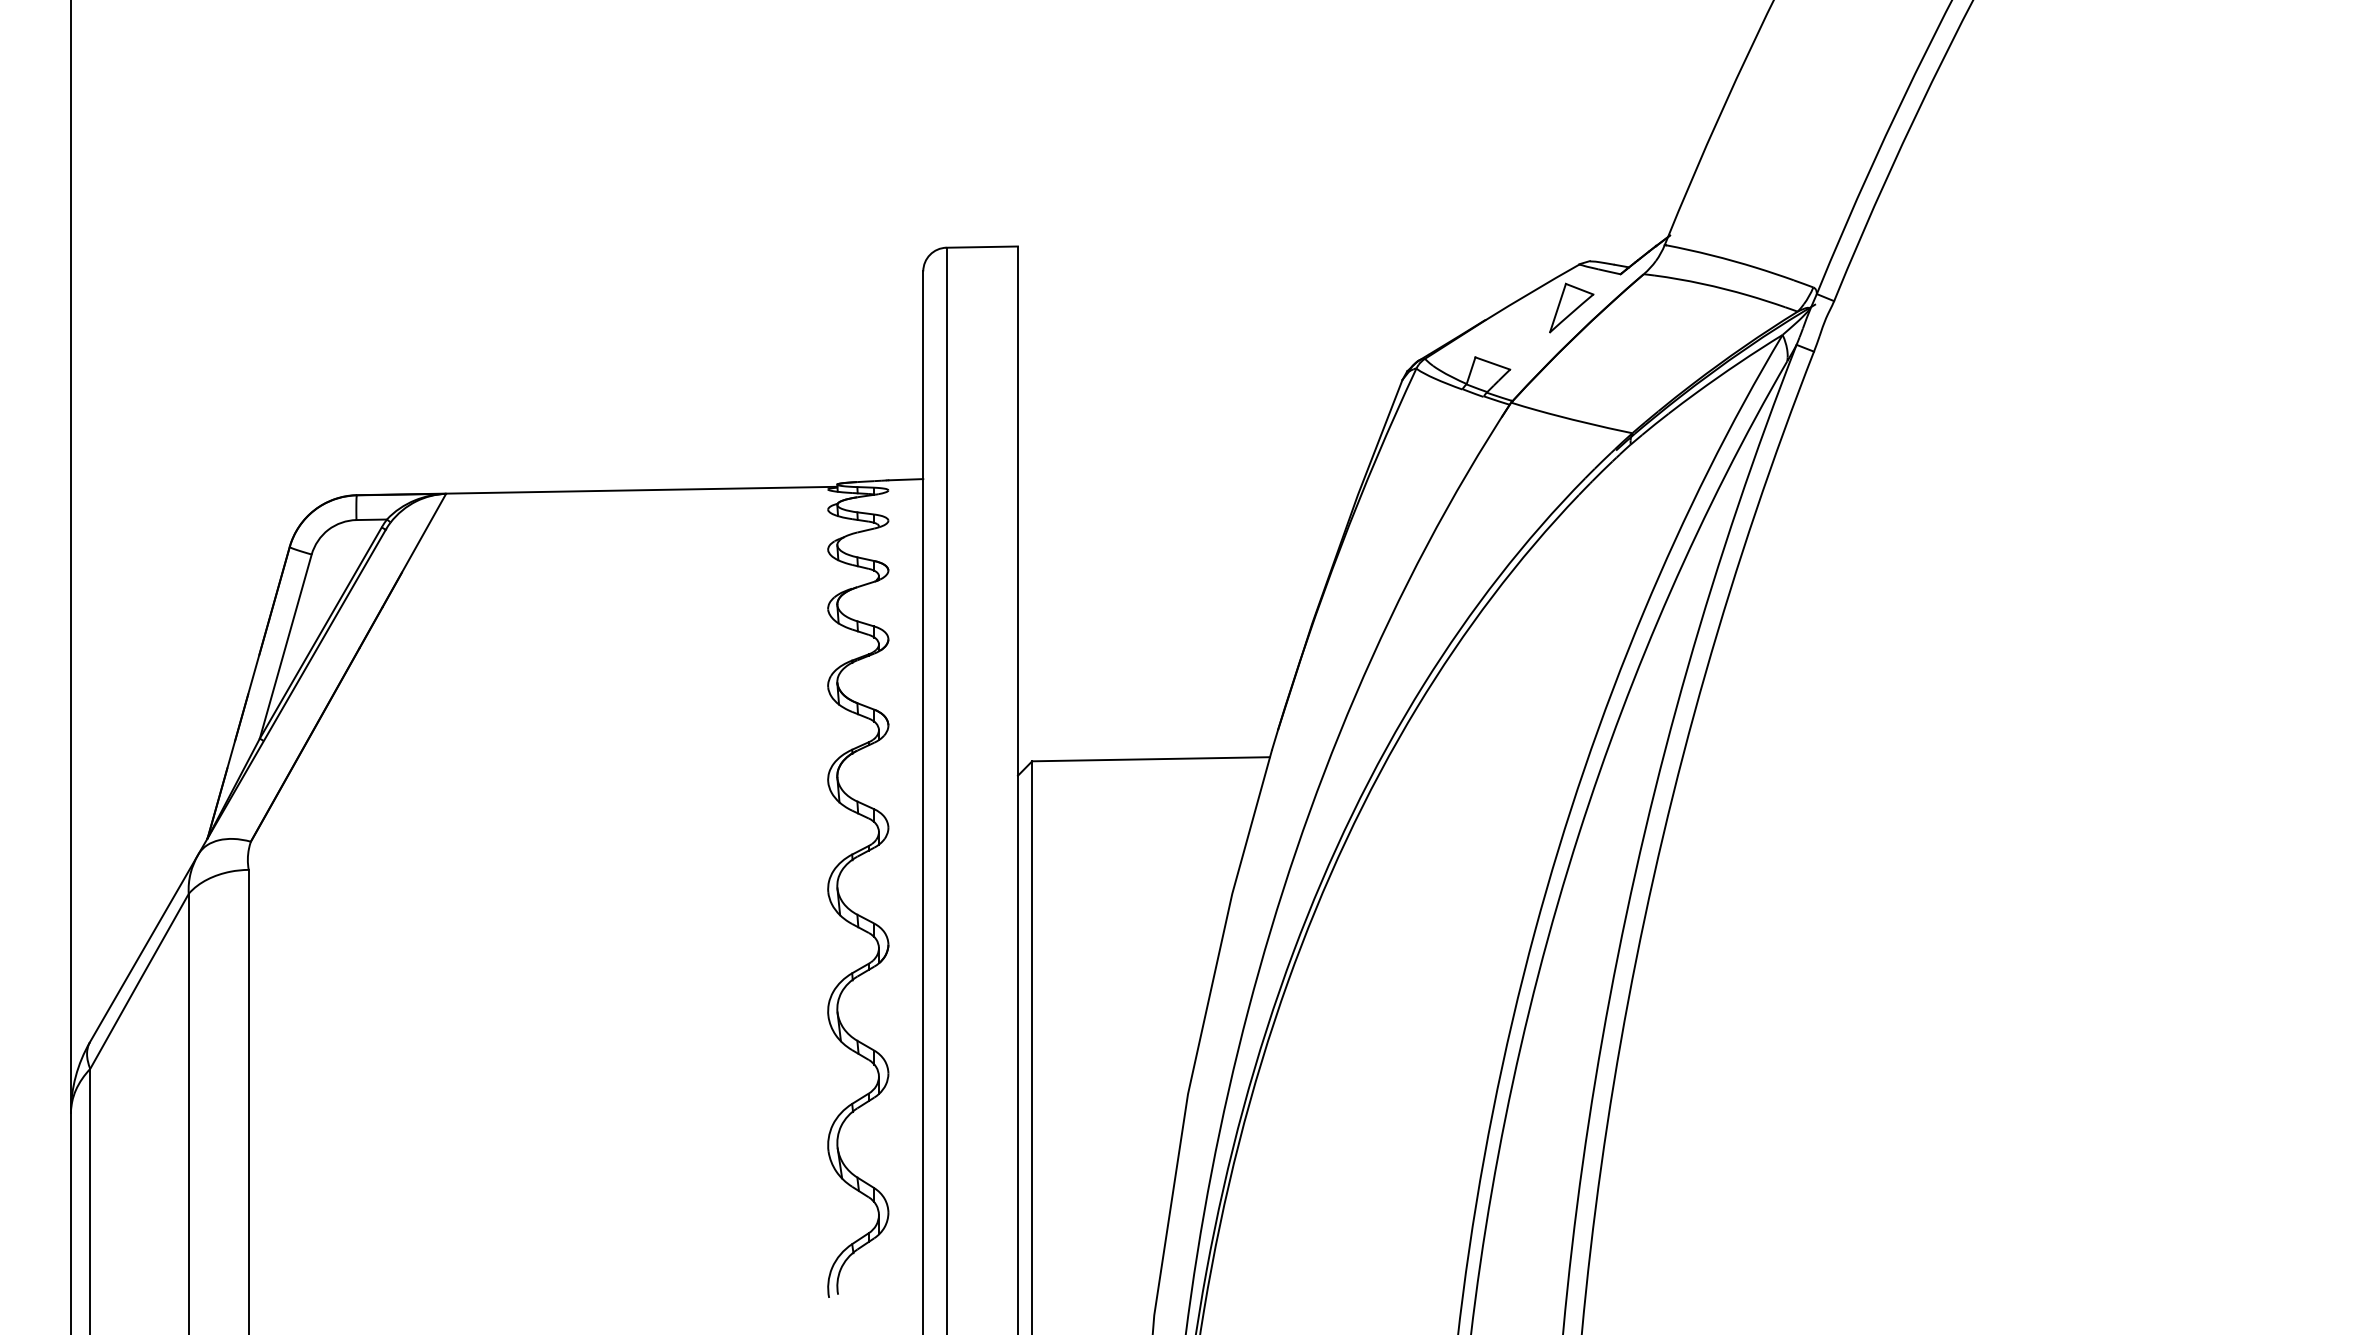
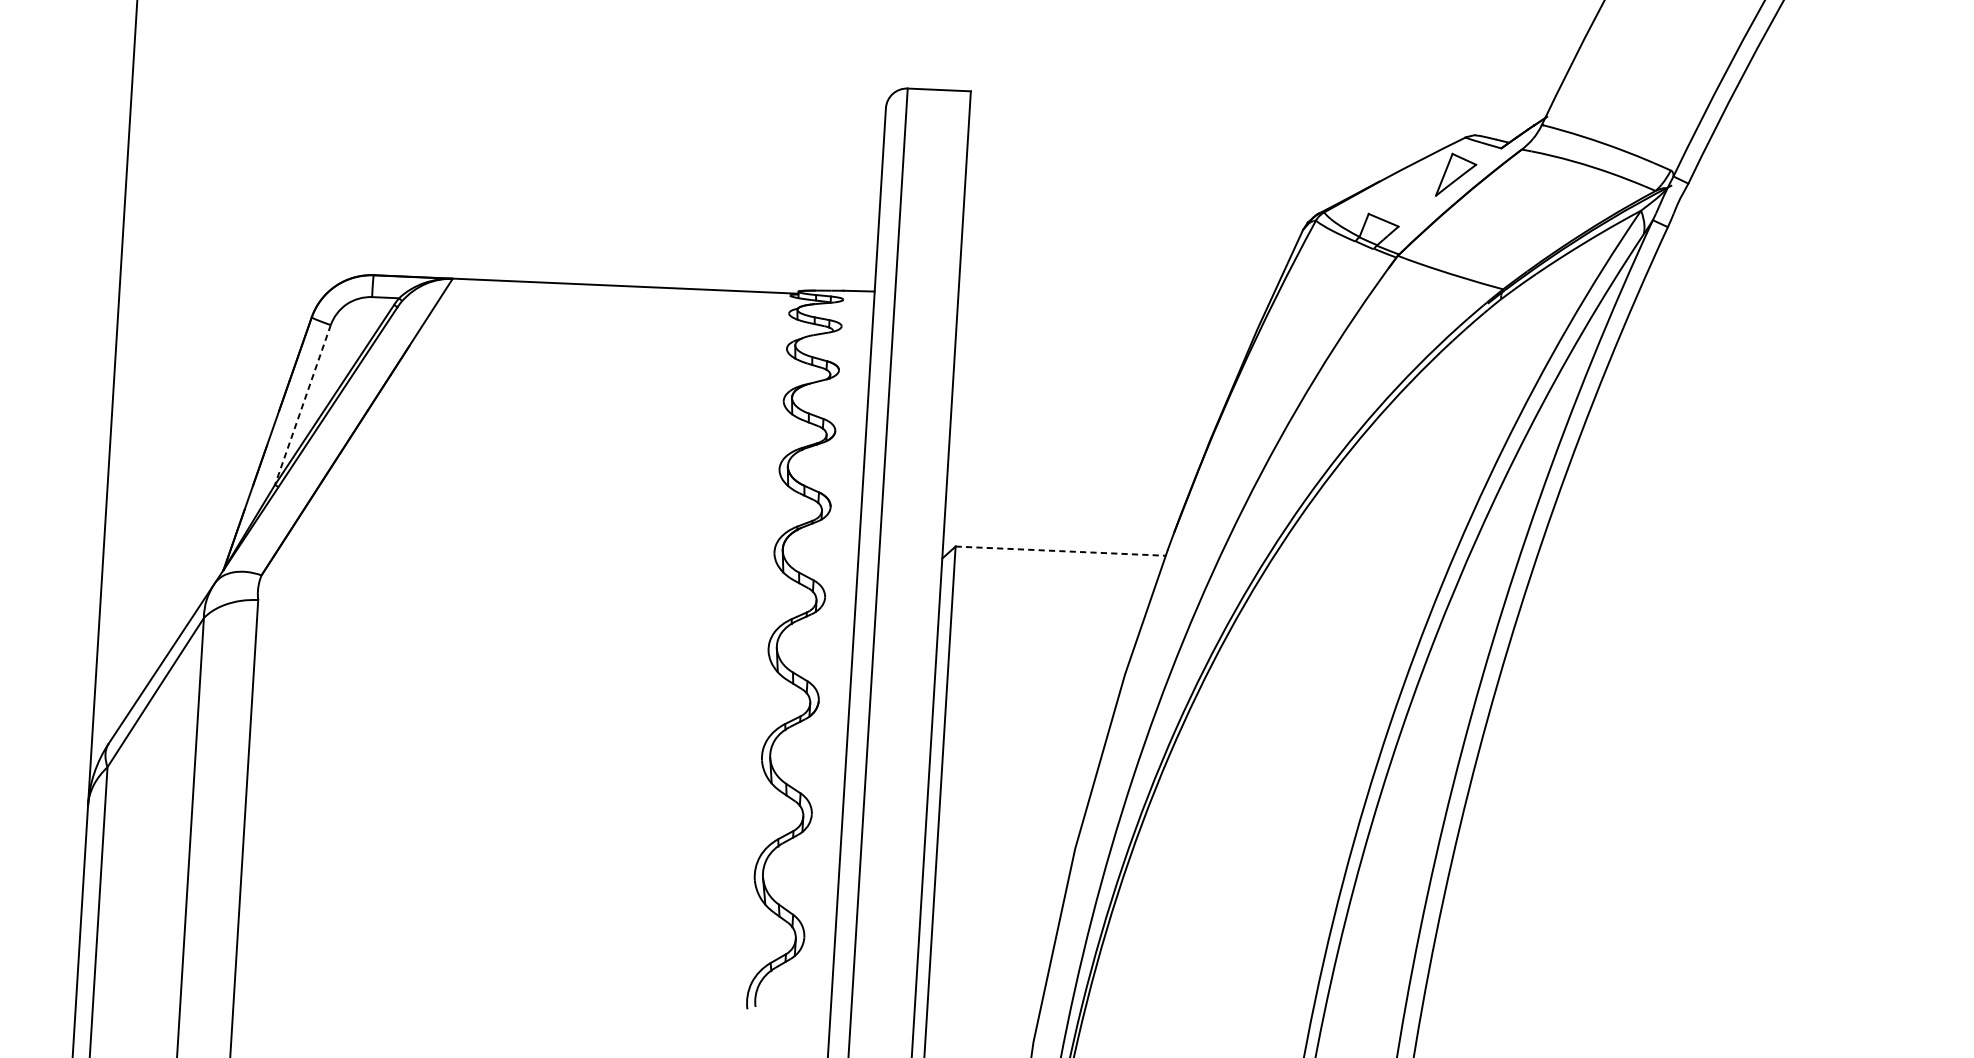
line: (285, 646) -> (302, 404), solid -> dashed
line: (1151, 759) -> (1061, 551), solid -> dashed

